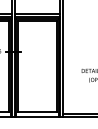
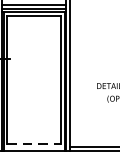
line: (37, 112) -> (34, 144), solid -> dashed

